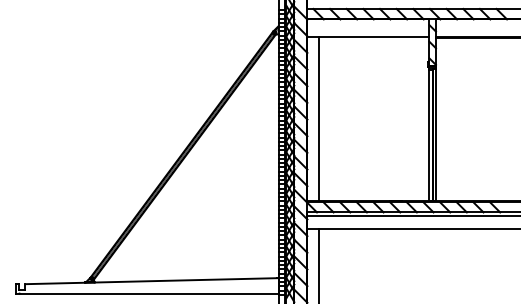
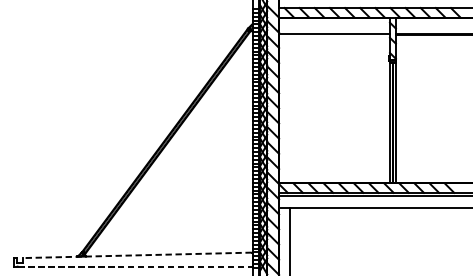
line: (318, 119) -> (289, 108), removed
line: (151, 281) -> (137, 255), solid -> dashed
line: (149, 294) -> (135, 267), solid -> dashed

